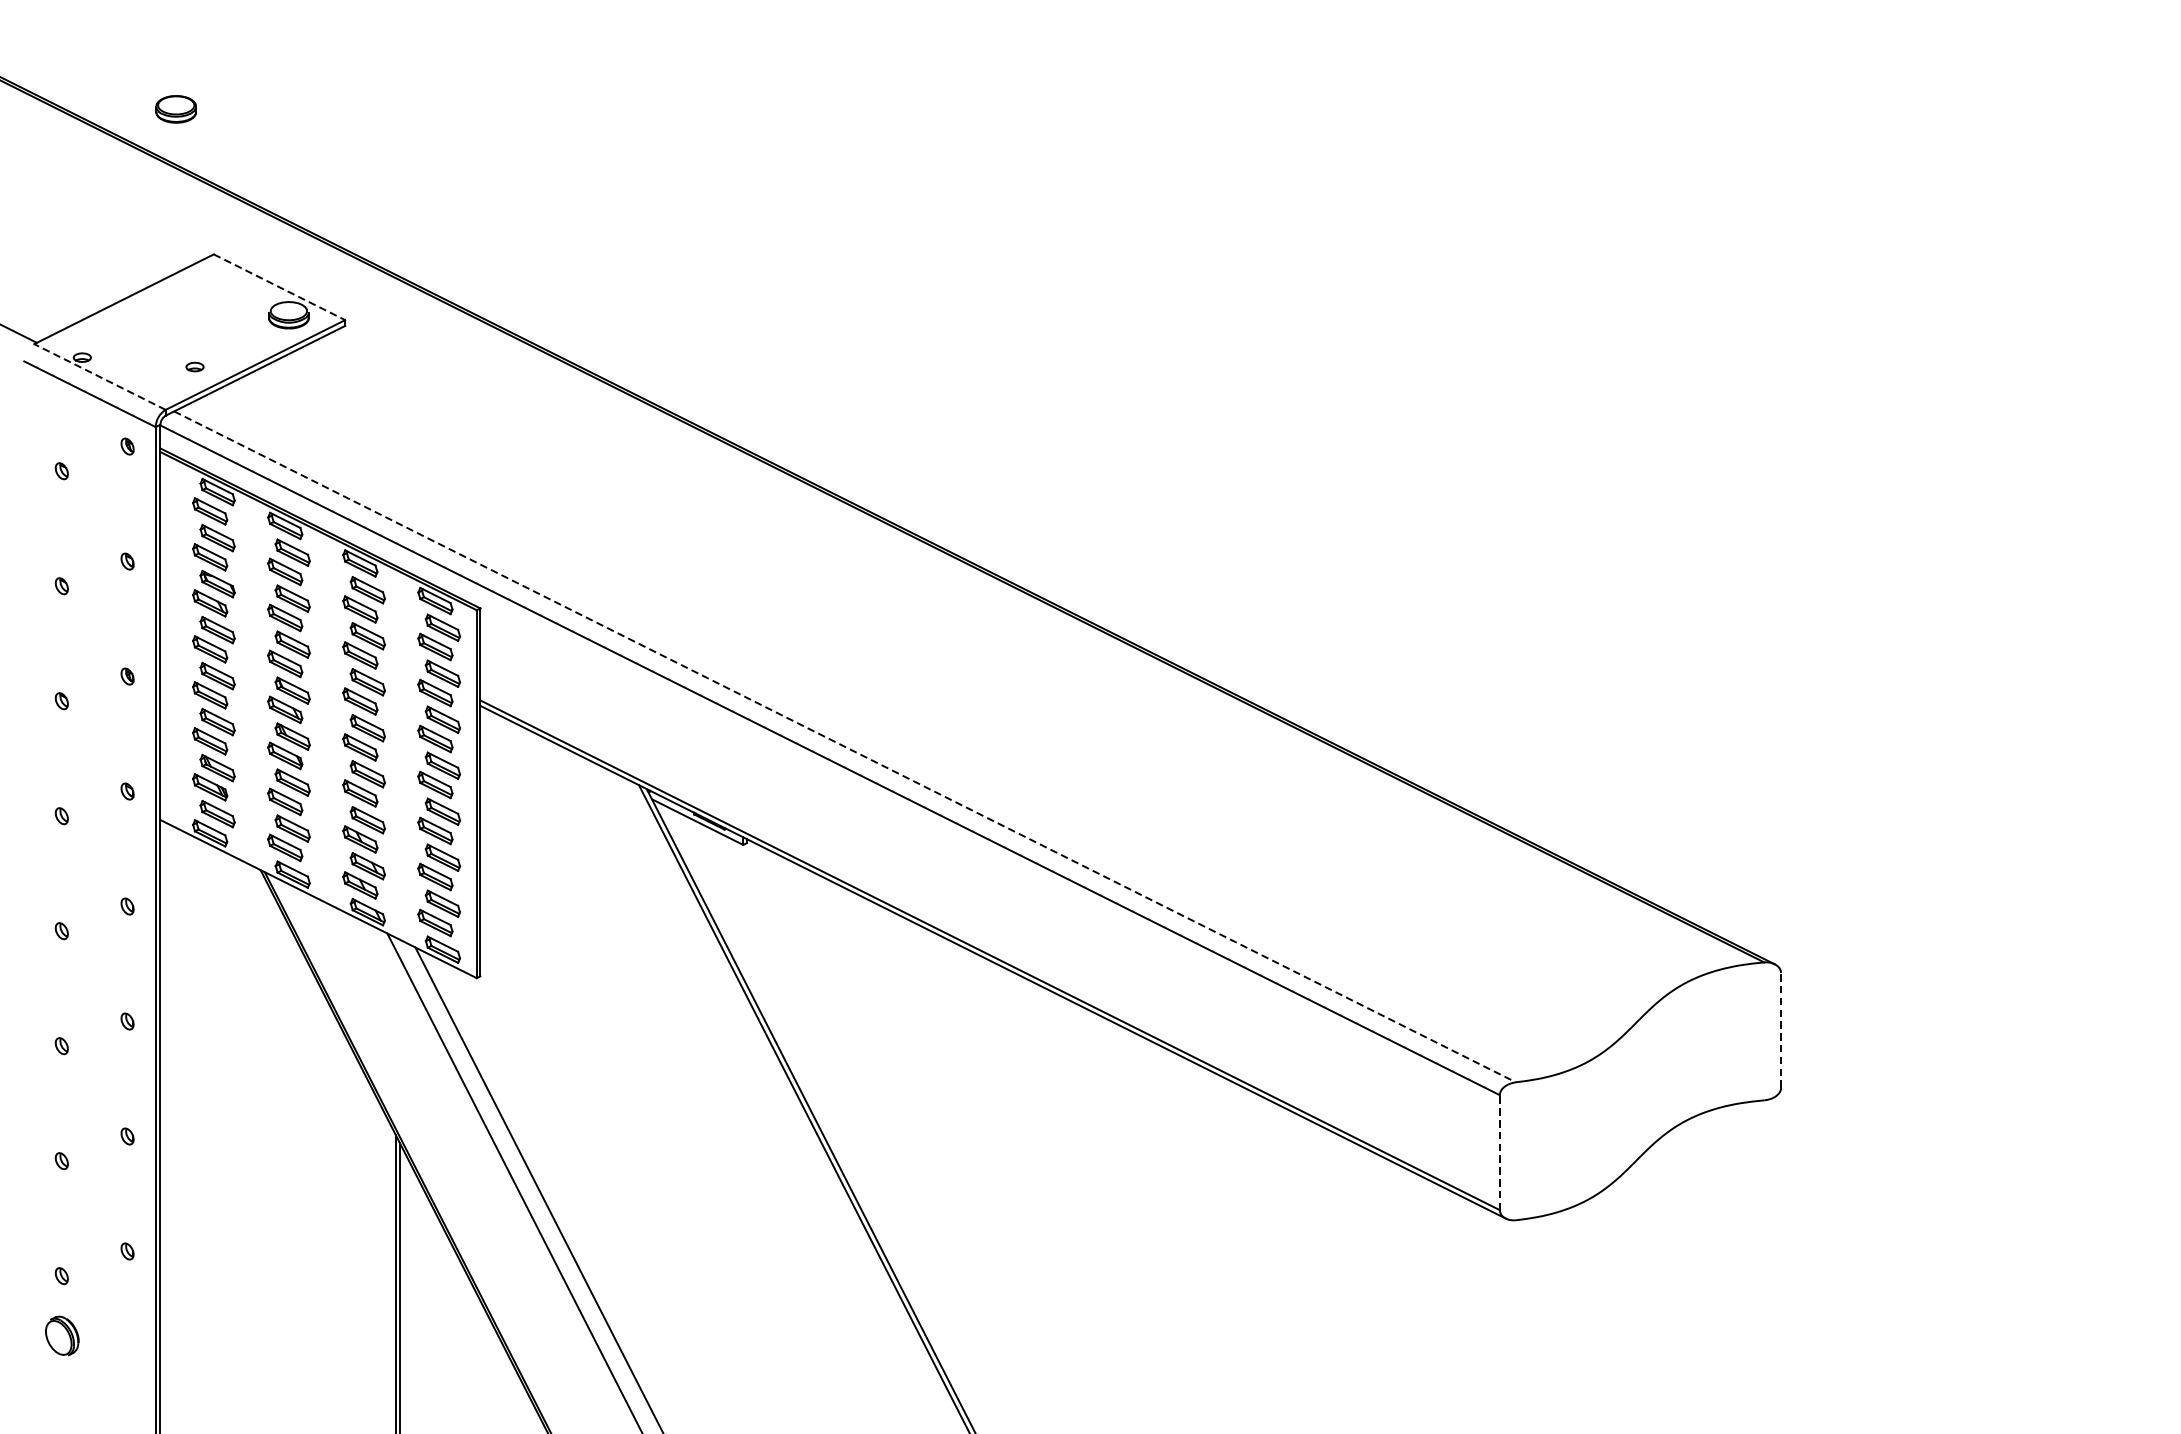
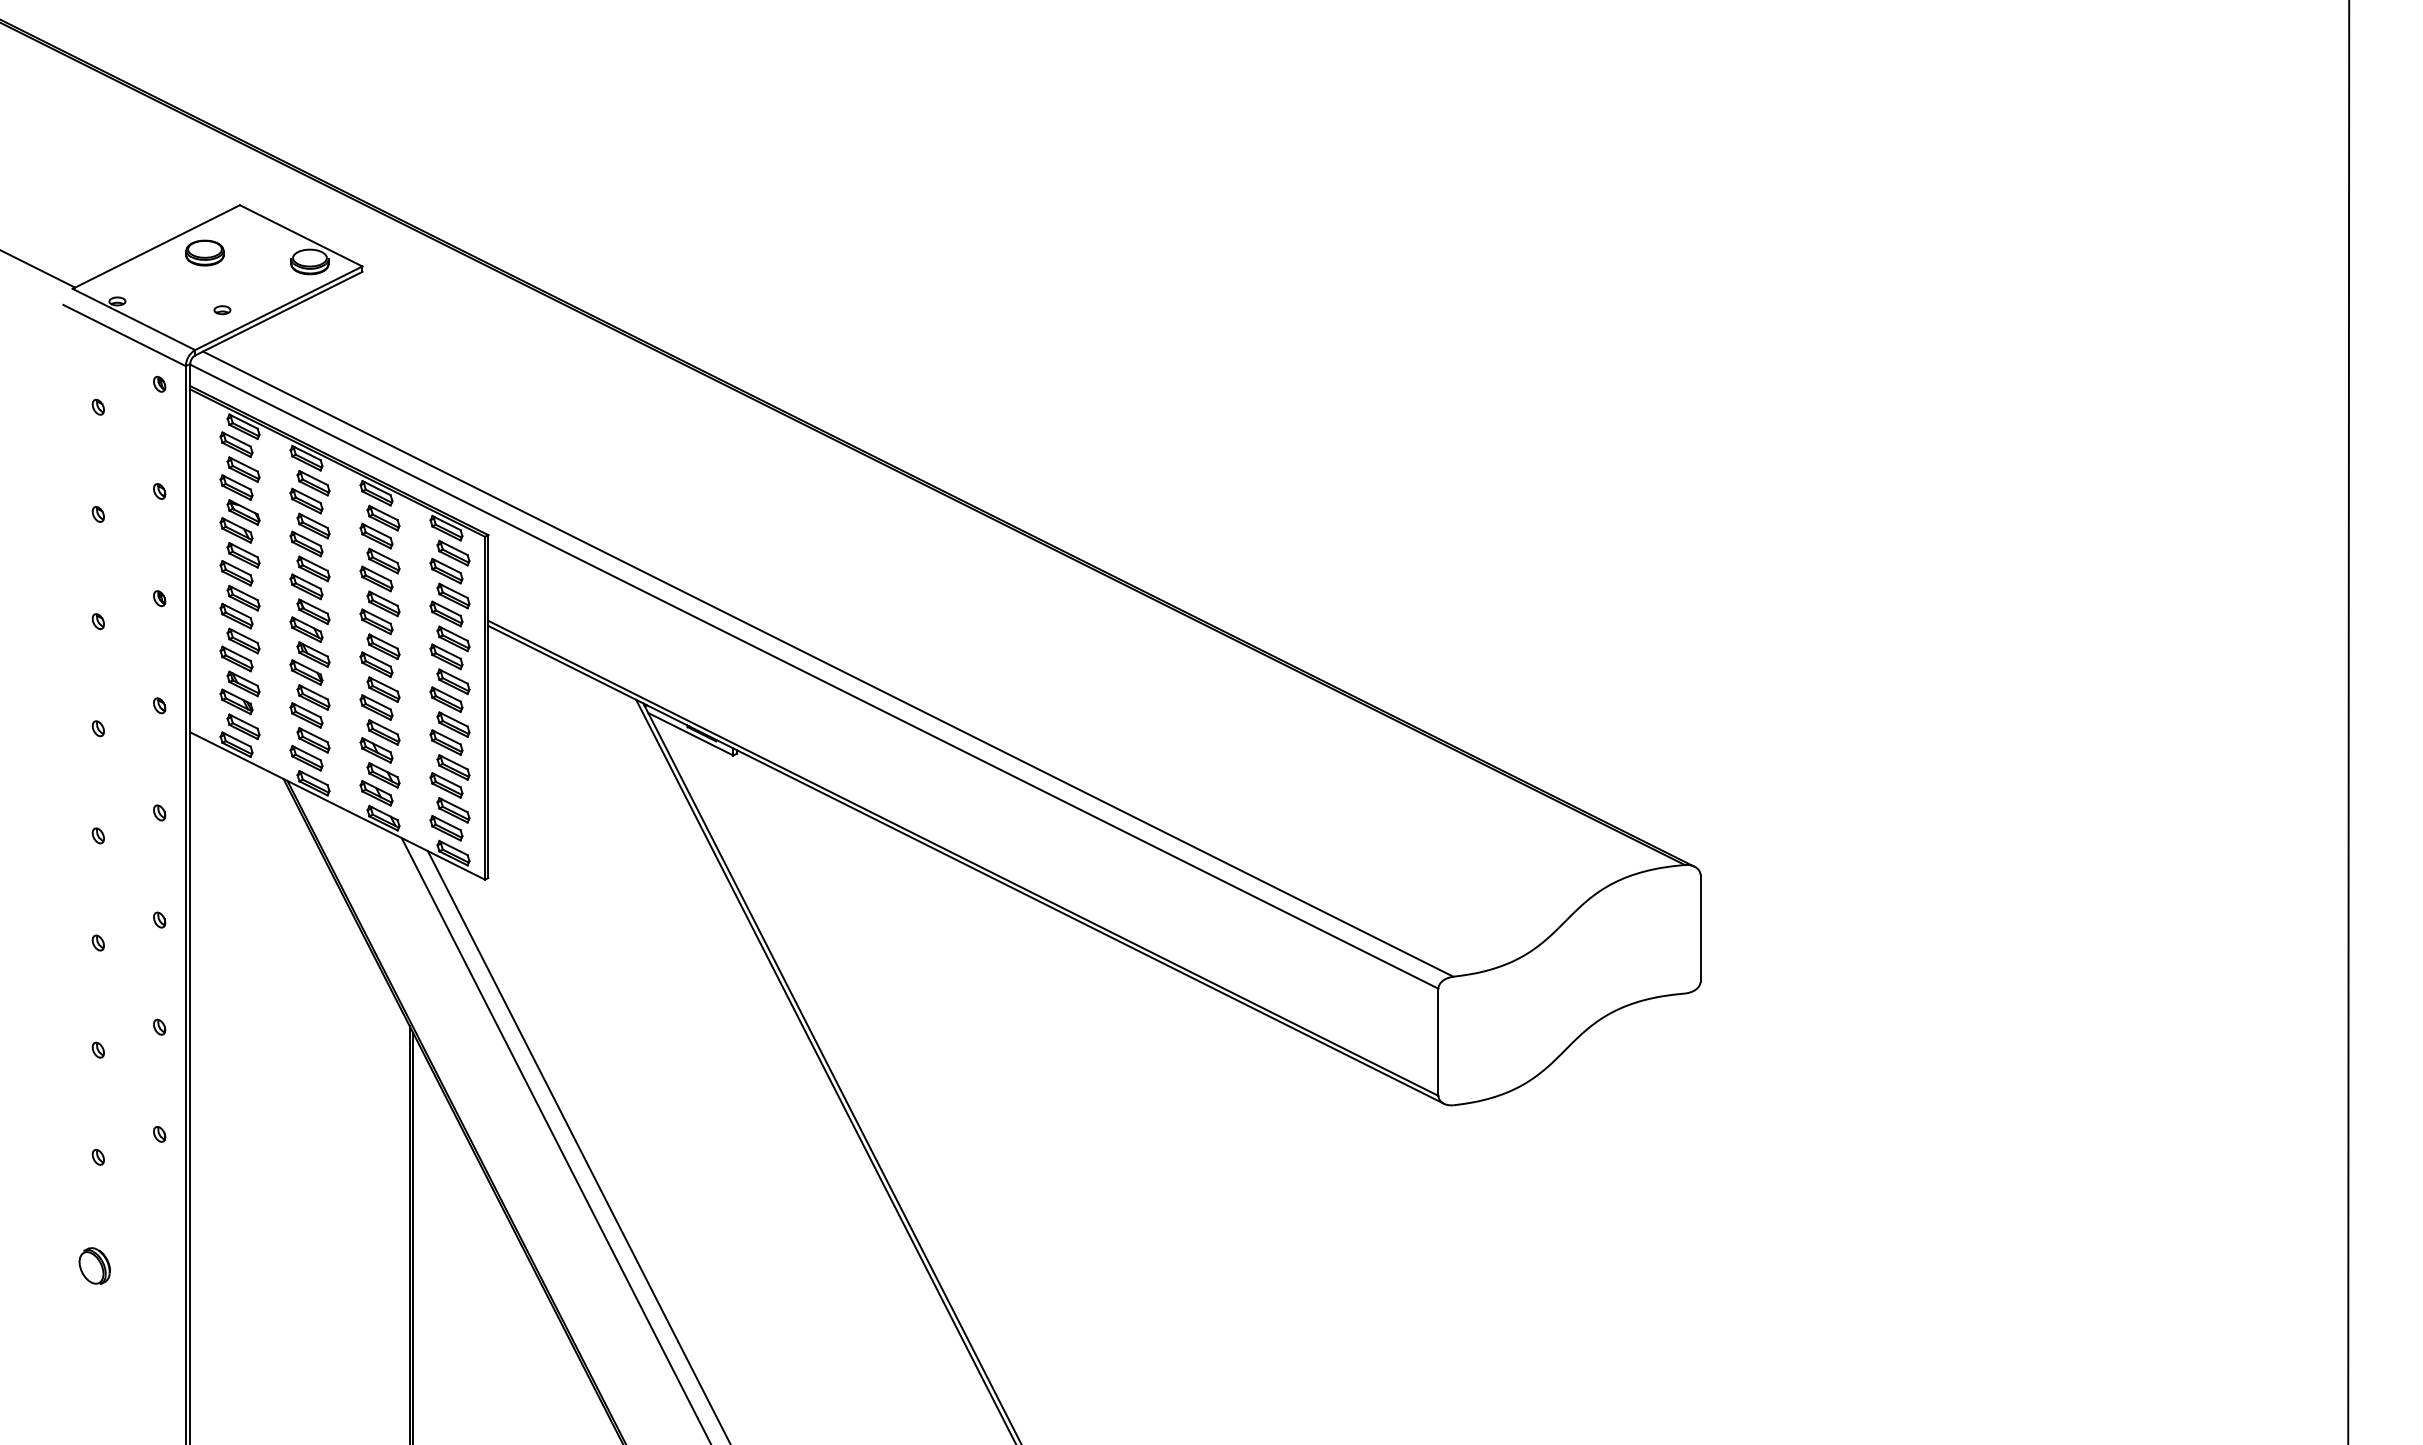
part: (175, 108) -> (204, 252), moved
line: (279, 287) -> (301, 236), dashed -> solid
line: (99, 377) -> (133, 319), dashed -> solid
line: (845, 747) -> (828, 664), dashed -> solid
line: (1781, 1030) -> (1700, 928), dashed -> solid
line: (1499, 1152) -> (1438, 1042), dashed -> solid
part: (61, 1335) -> (94, 1265), moved

